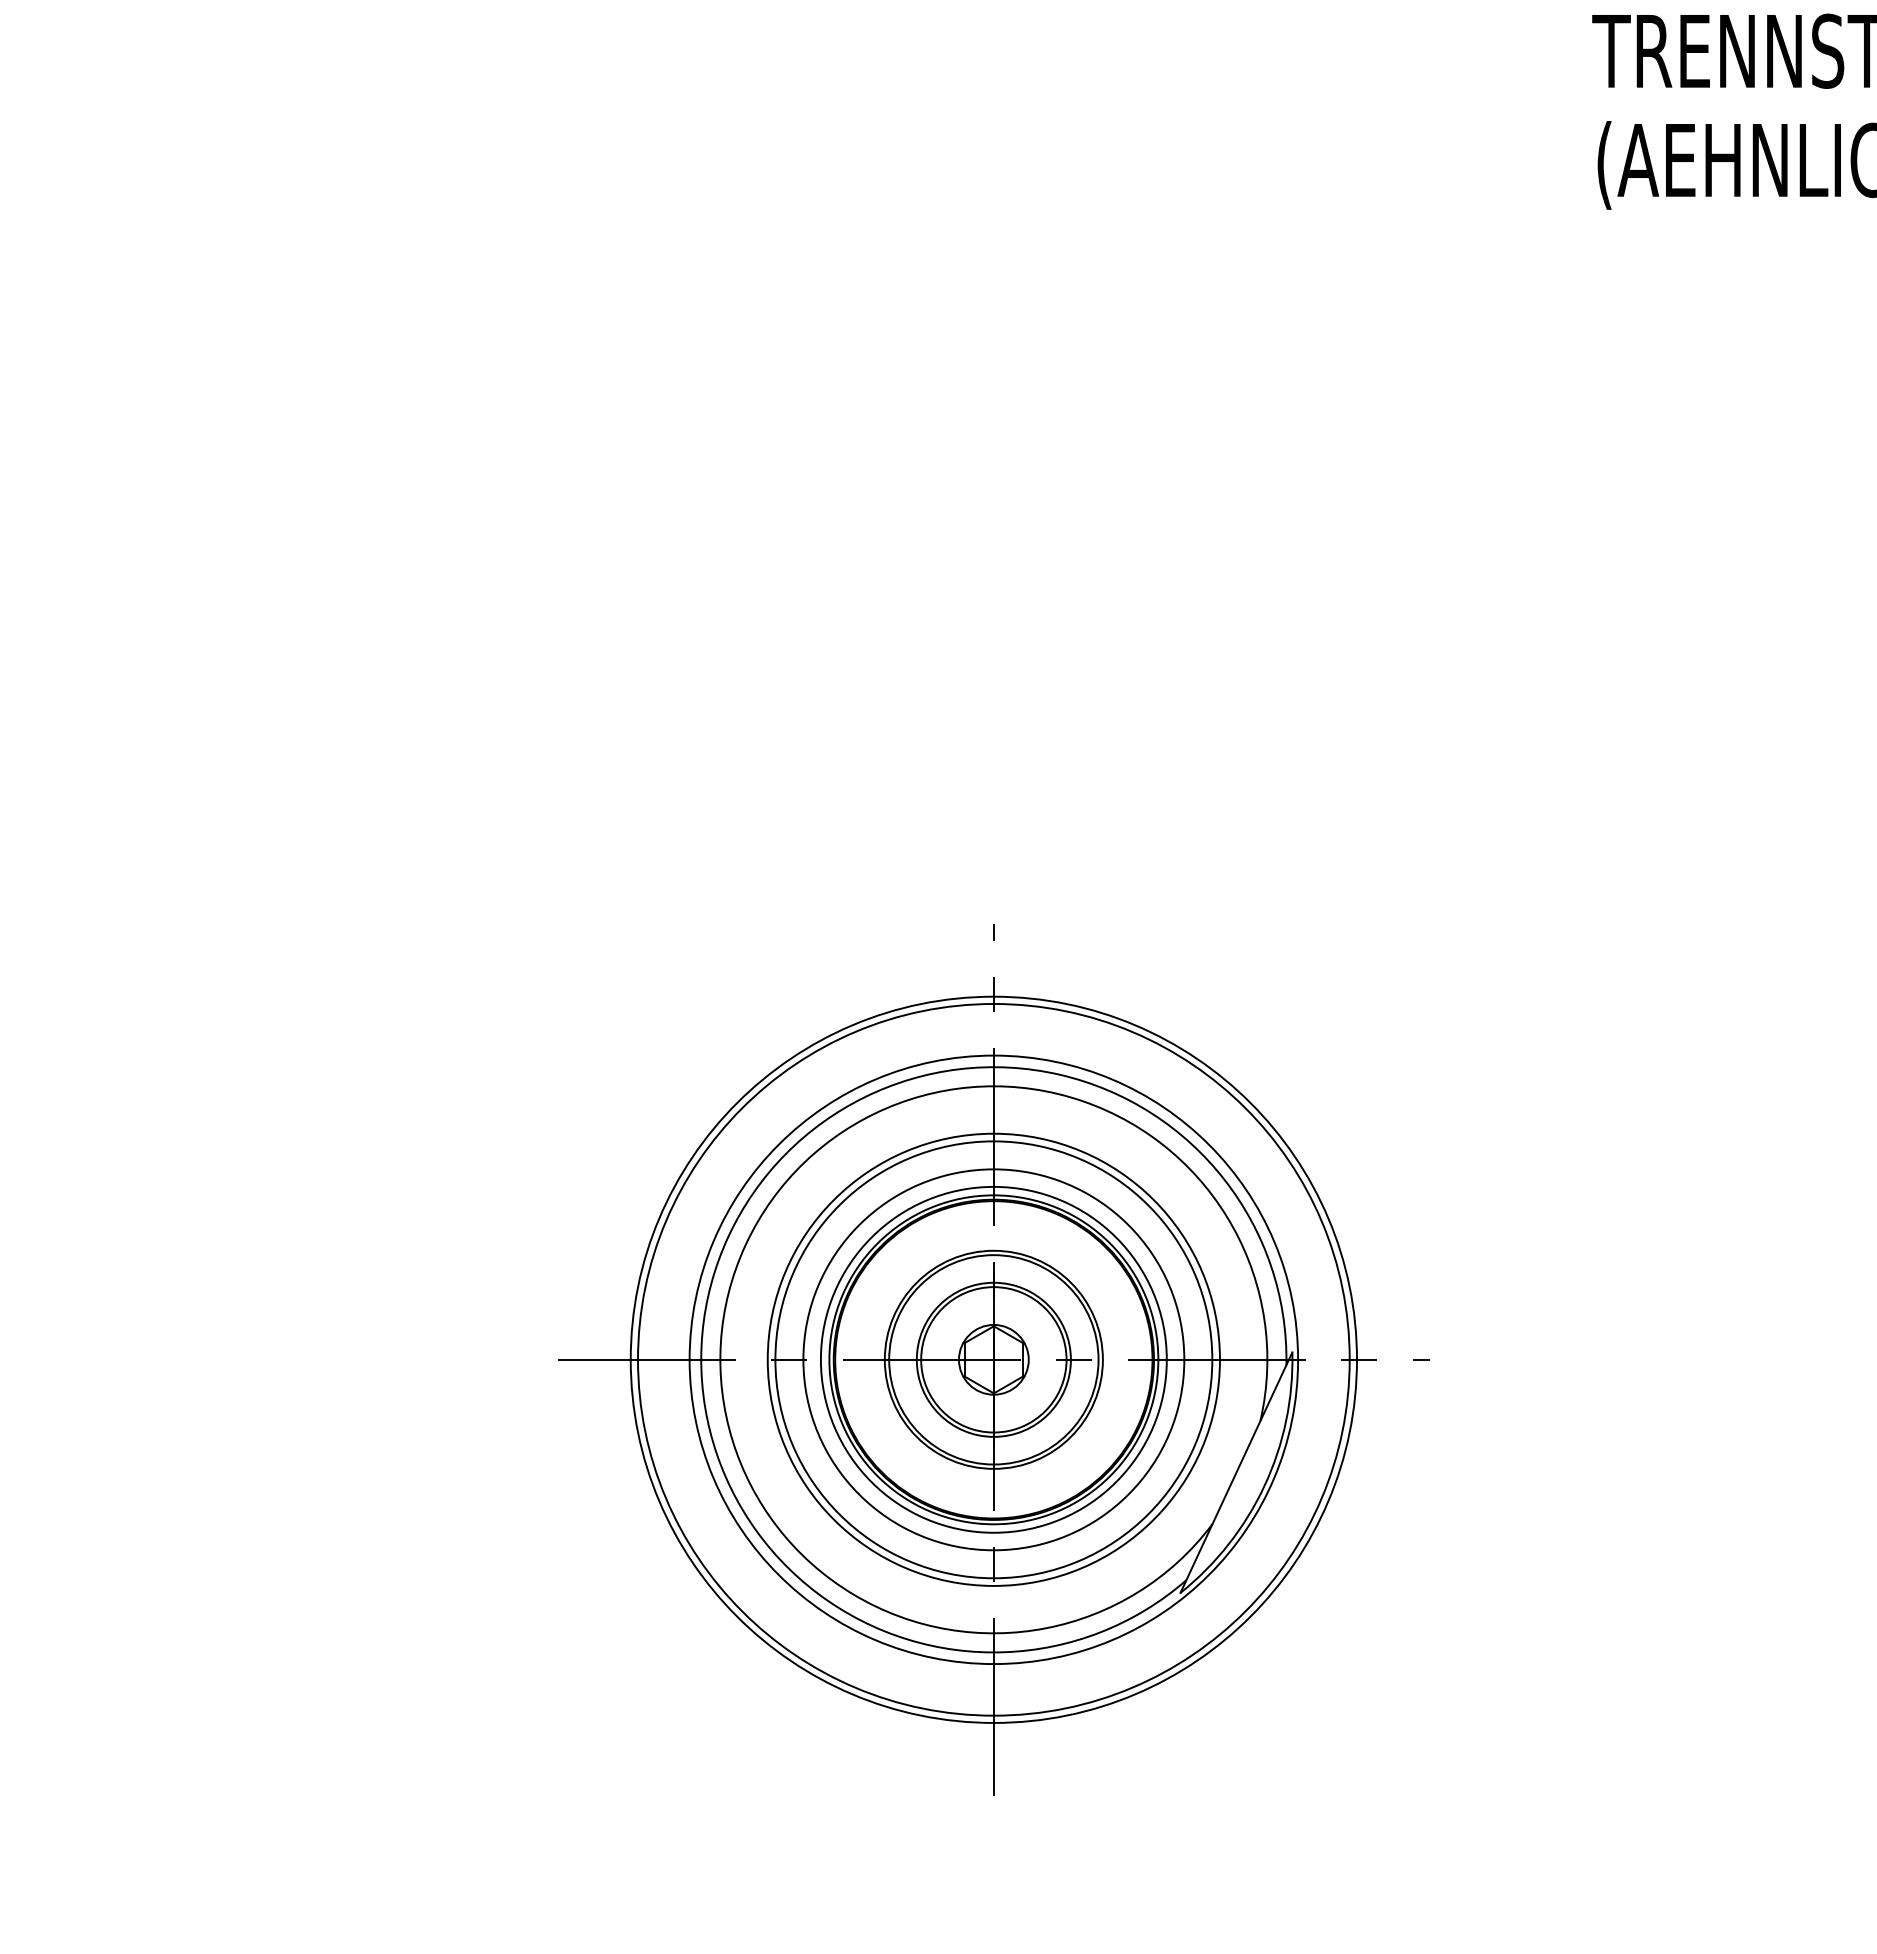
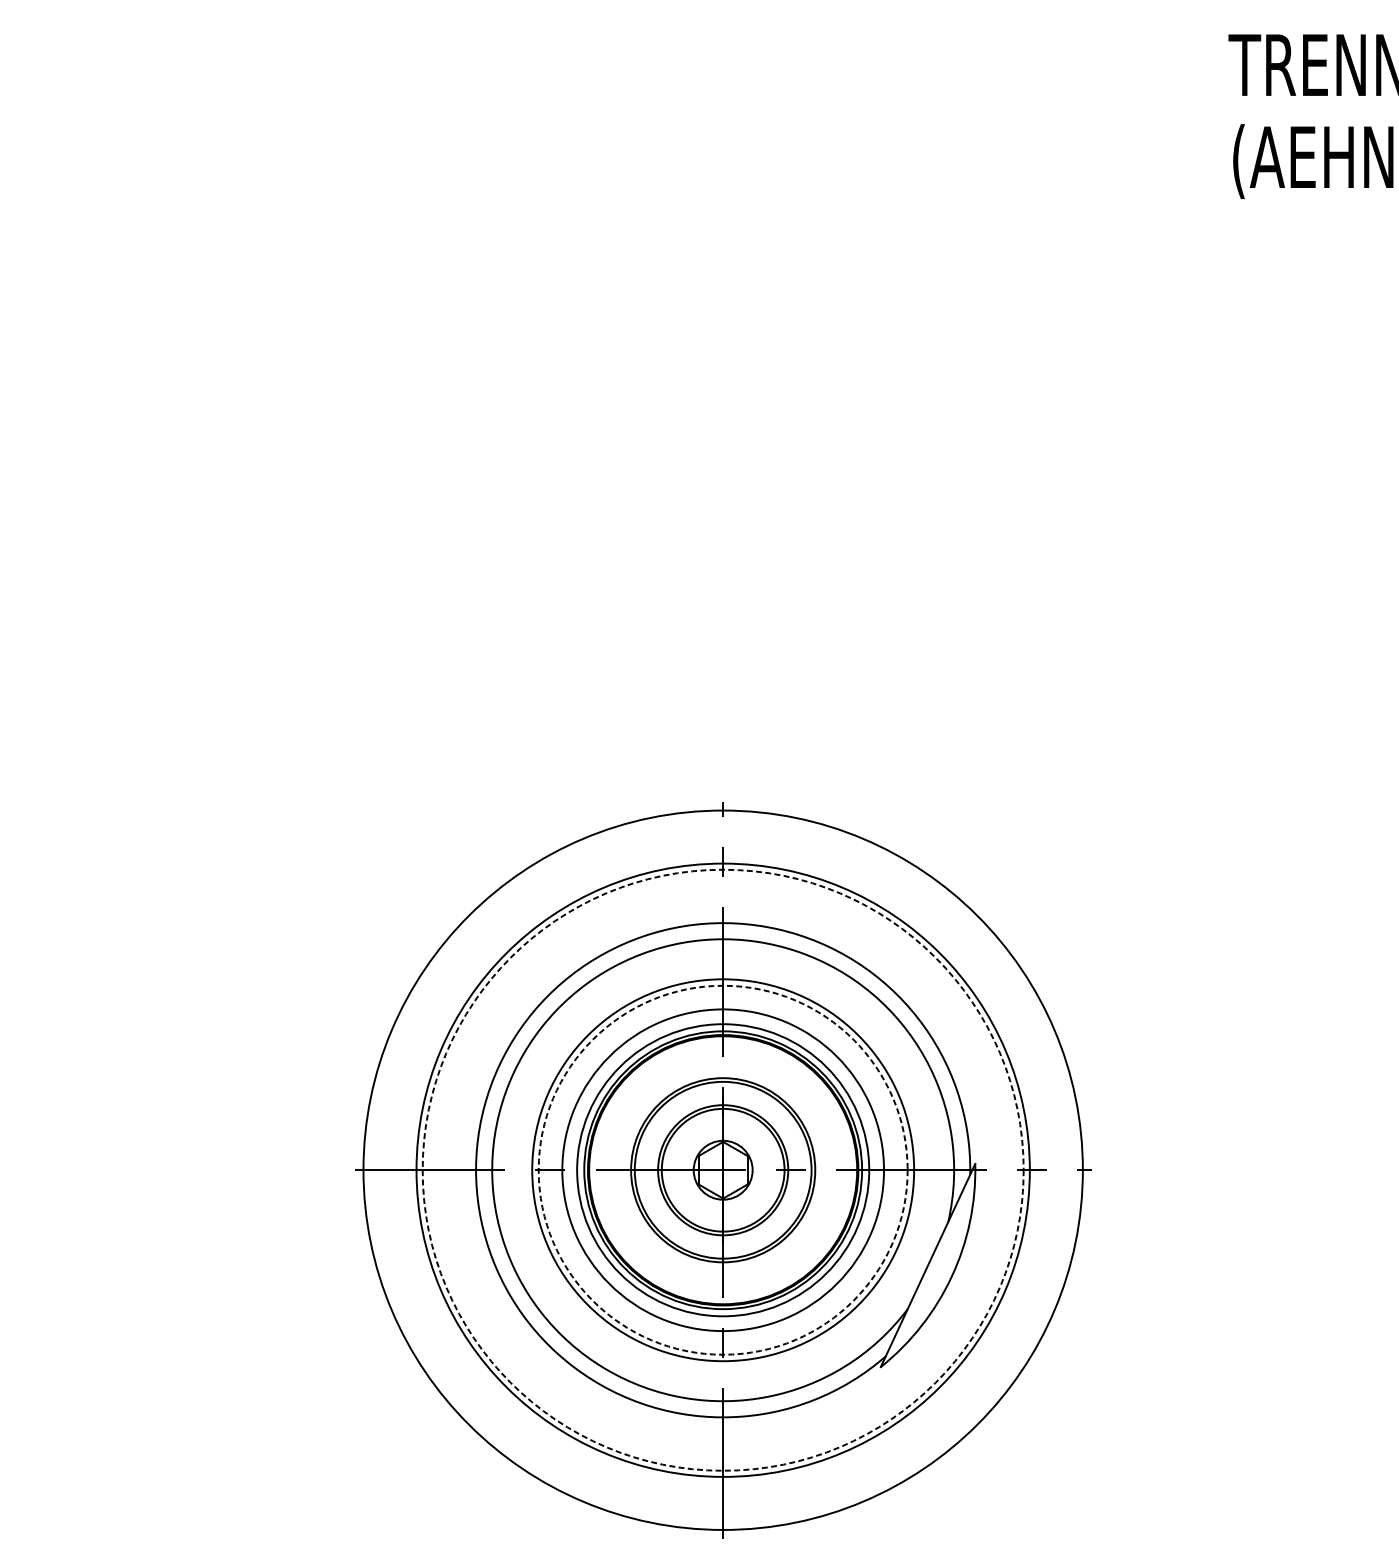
circle: (993, 1359) -> (722, 1169), size x1.4
circle: (993, 1359) -> (722, 1169), solid -> dashed
circle: (993, 1359) -> (722, 1169), solid -> dashed

